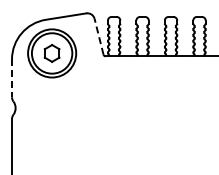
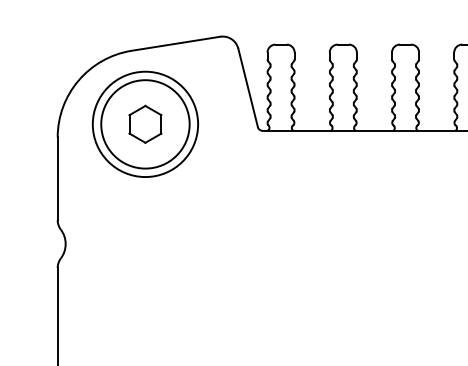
line: (98, 36) -> (246, 87), dashed -> solid
line: (12, 78) -> (58, 179), dashed -> solid

